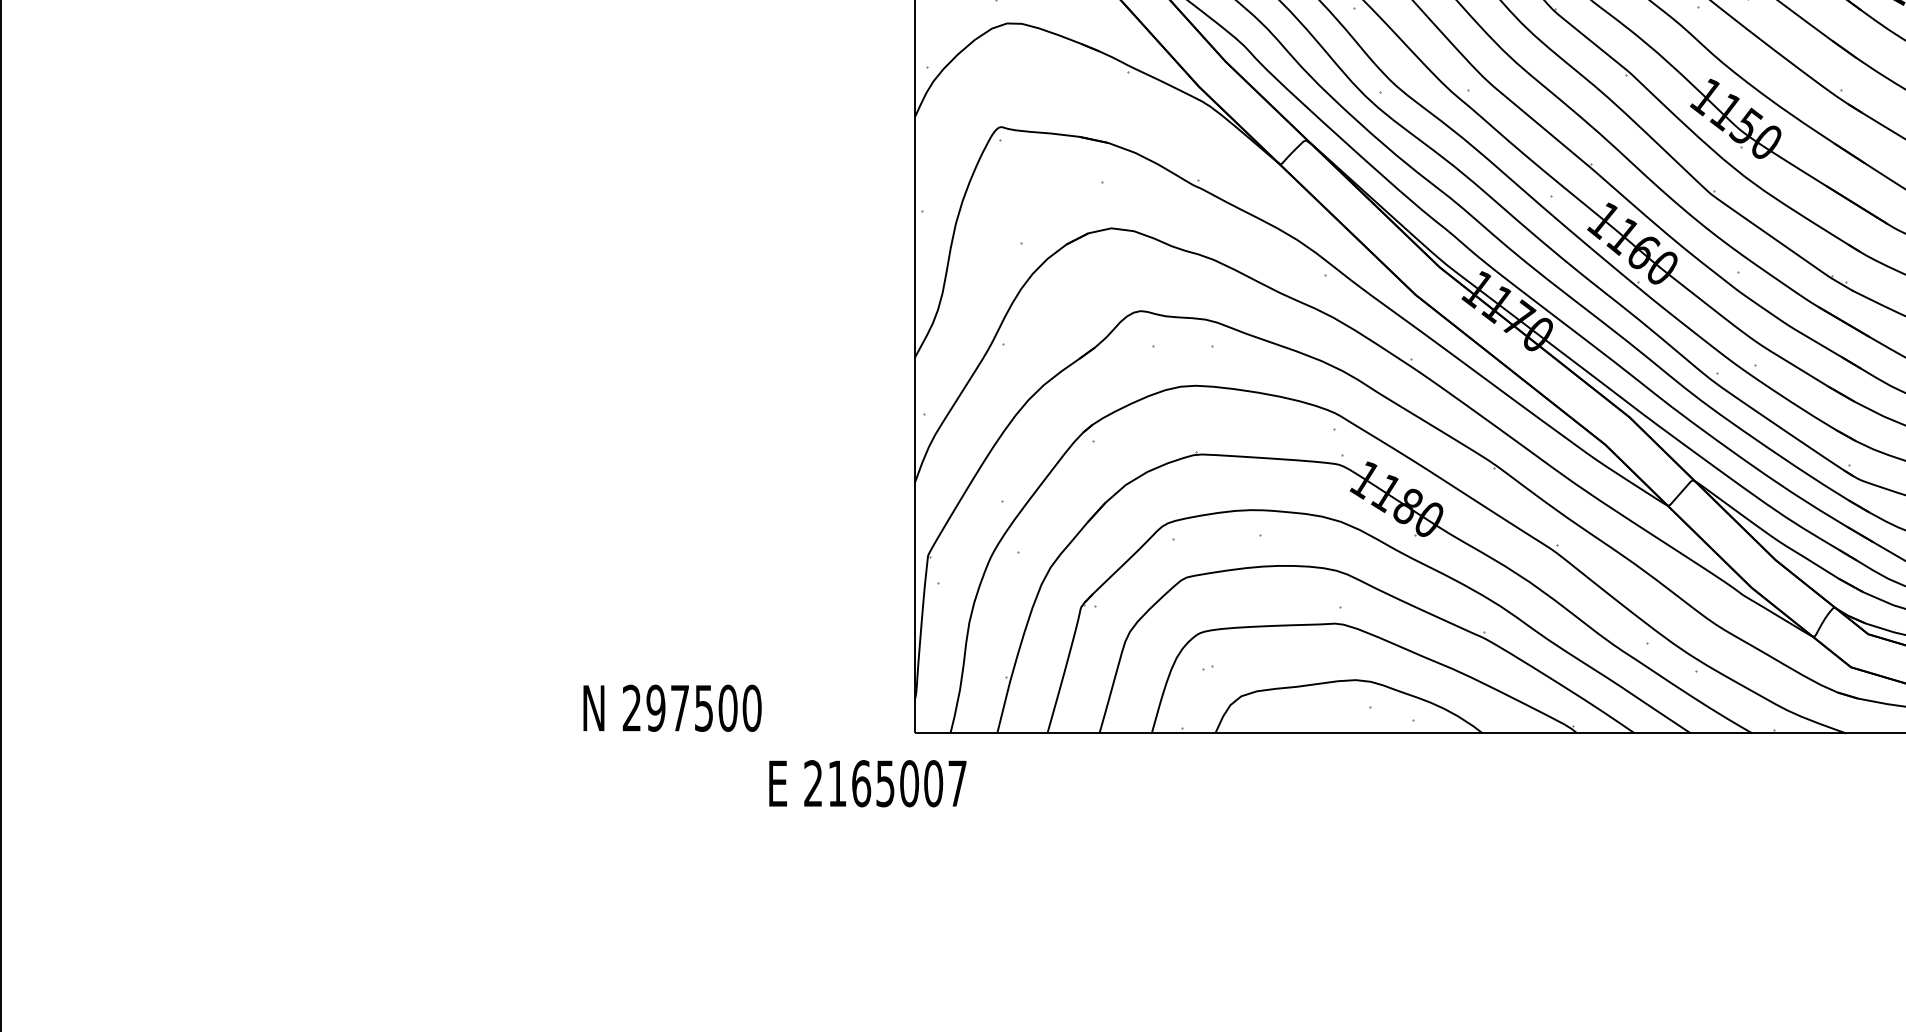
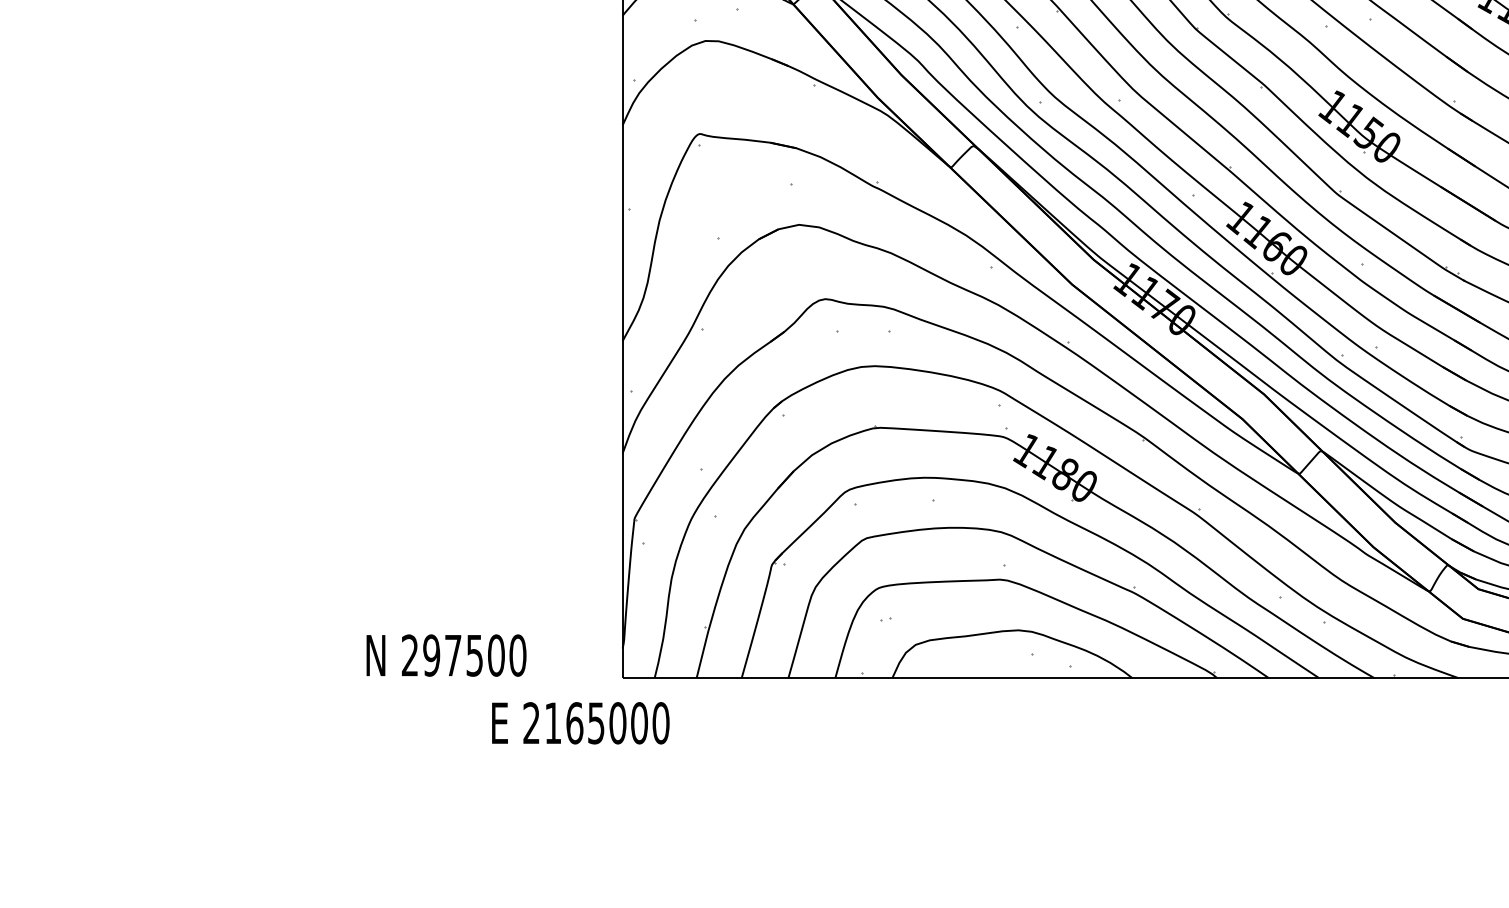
text: (672, 707) -> (446, 654), moved
text: (957, 783) -> (660, 723), 2165007 -> 2165000

